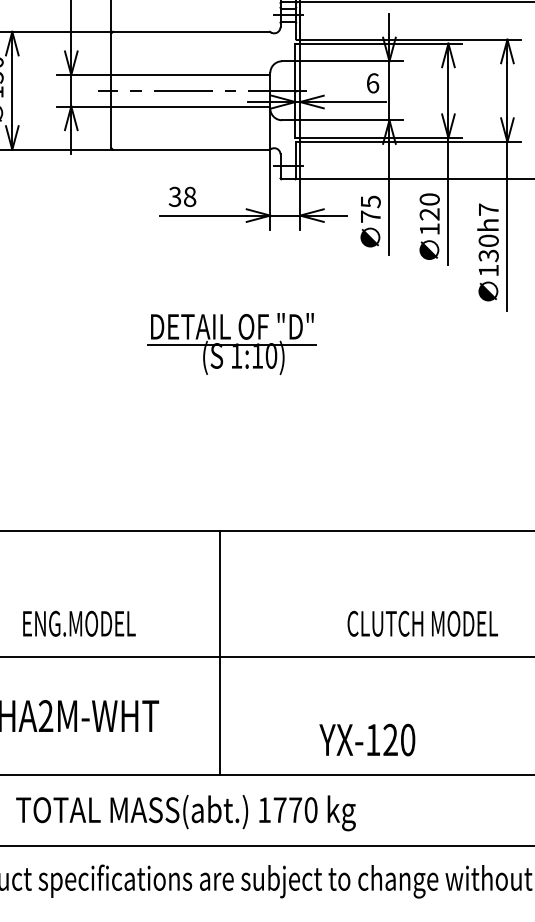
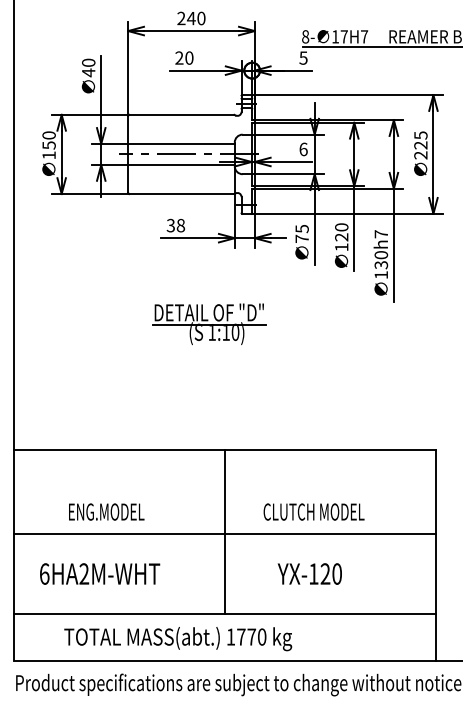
text: (421, 622) -> (313, 511), moved
line: (219, 652) -> (224, 531), moved
text: (366, 739) -> (309, 573), moved

